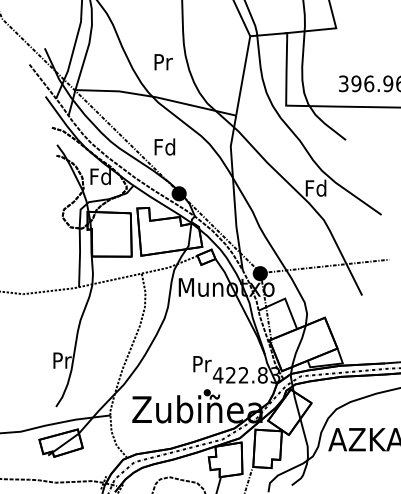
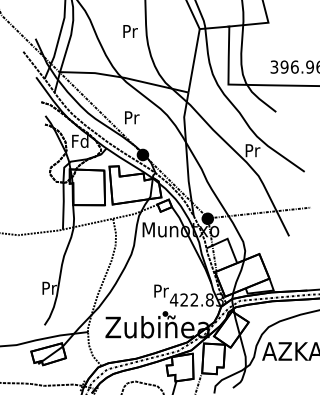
text: (163, 62) -> (130, 31), moved
text: (164, 146) -> (131, 117), Fd -> Pr
text: (315, 187) -> (251, 149), Fd -> Pr

